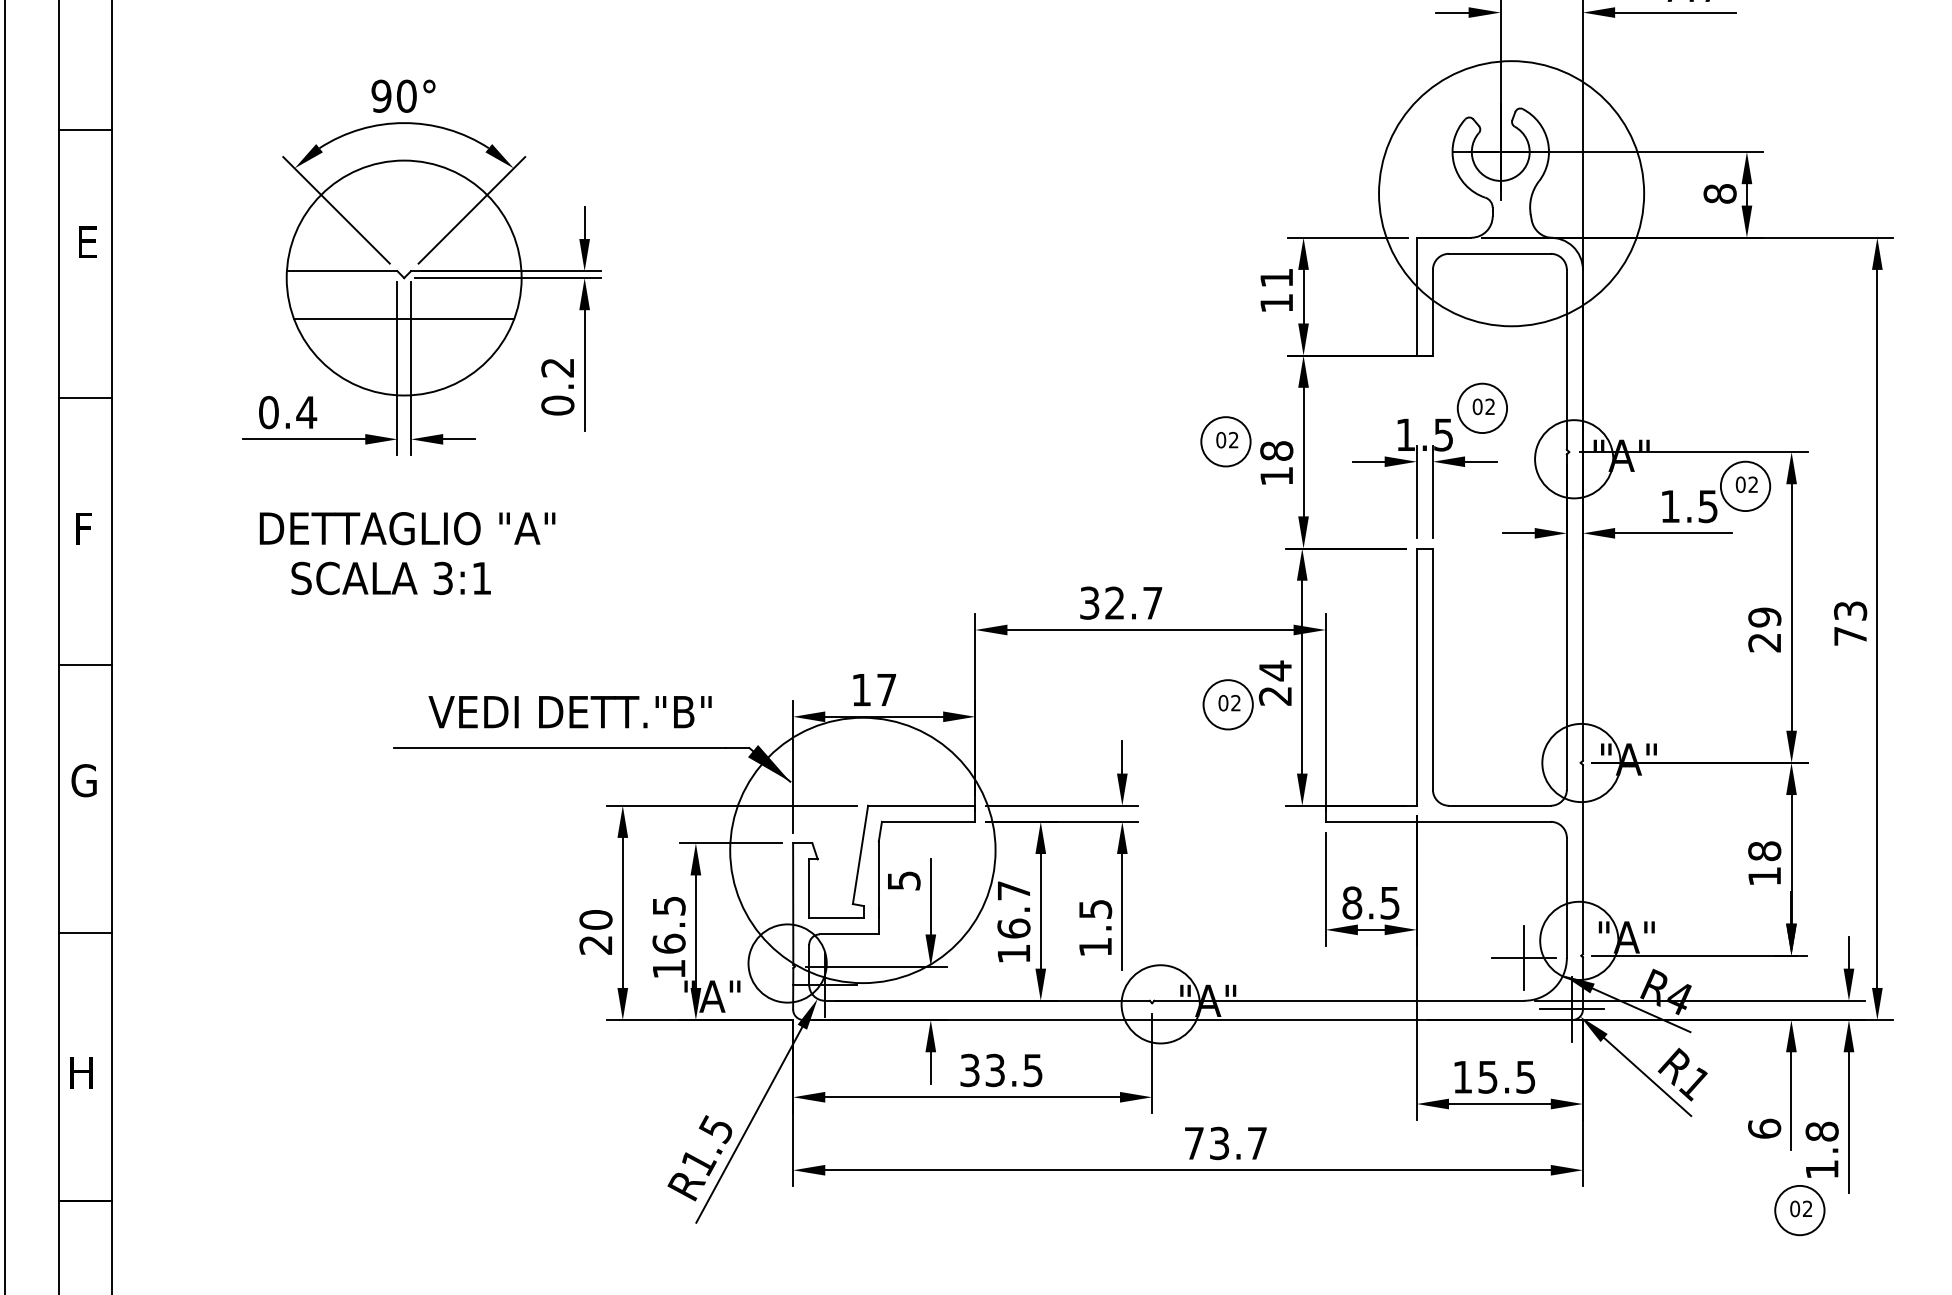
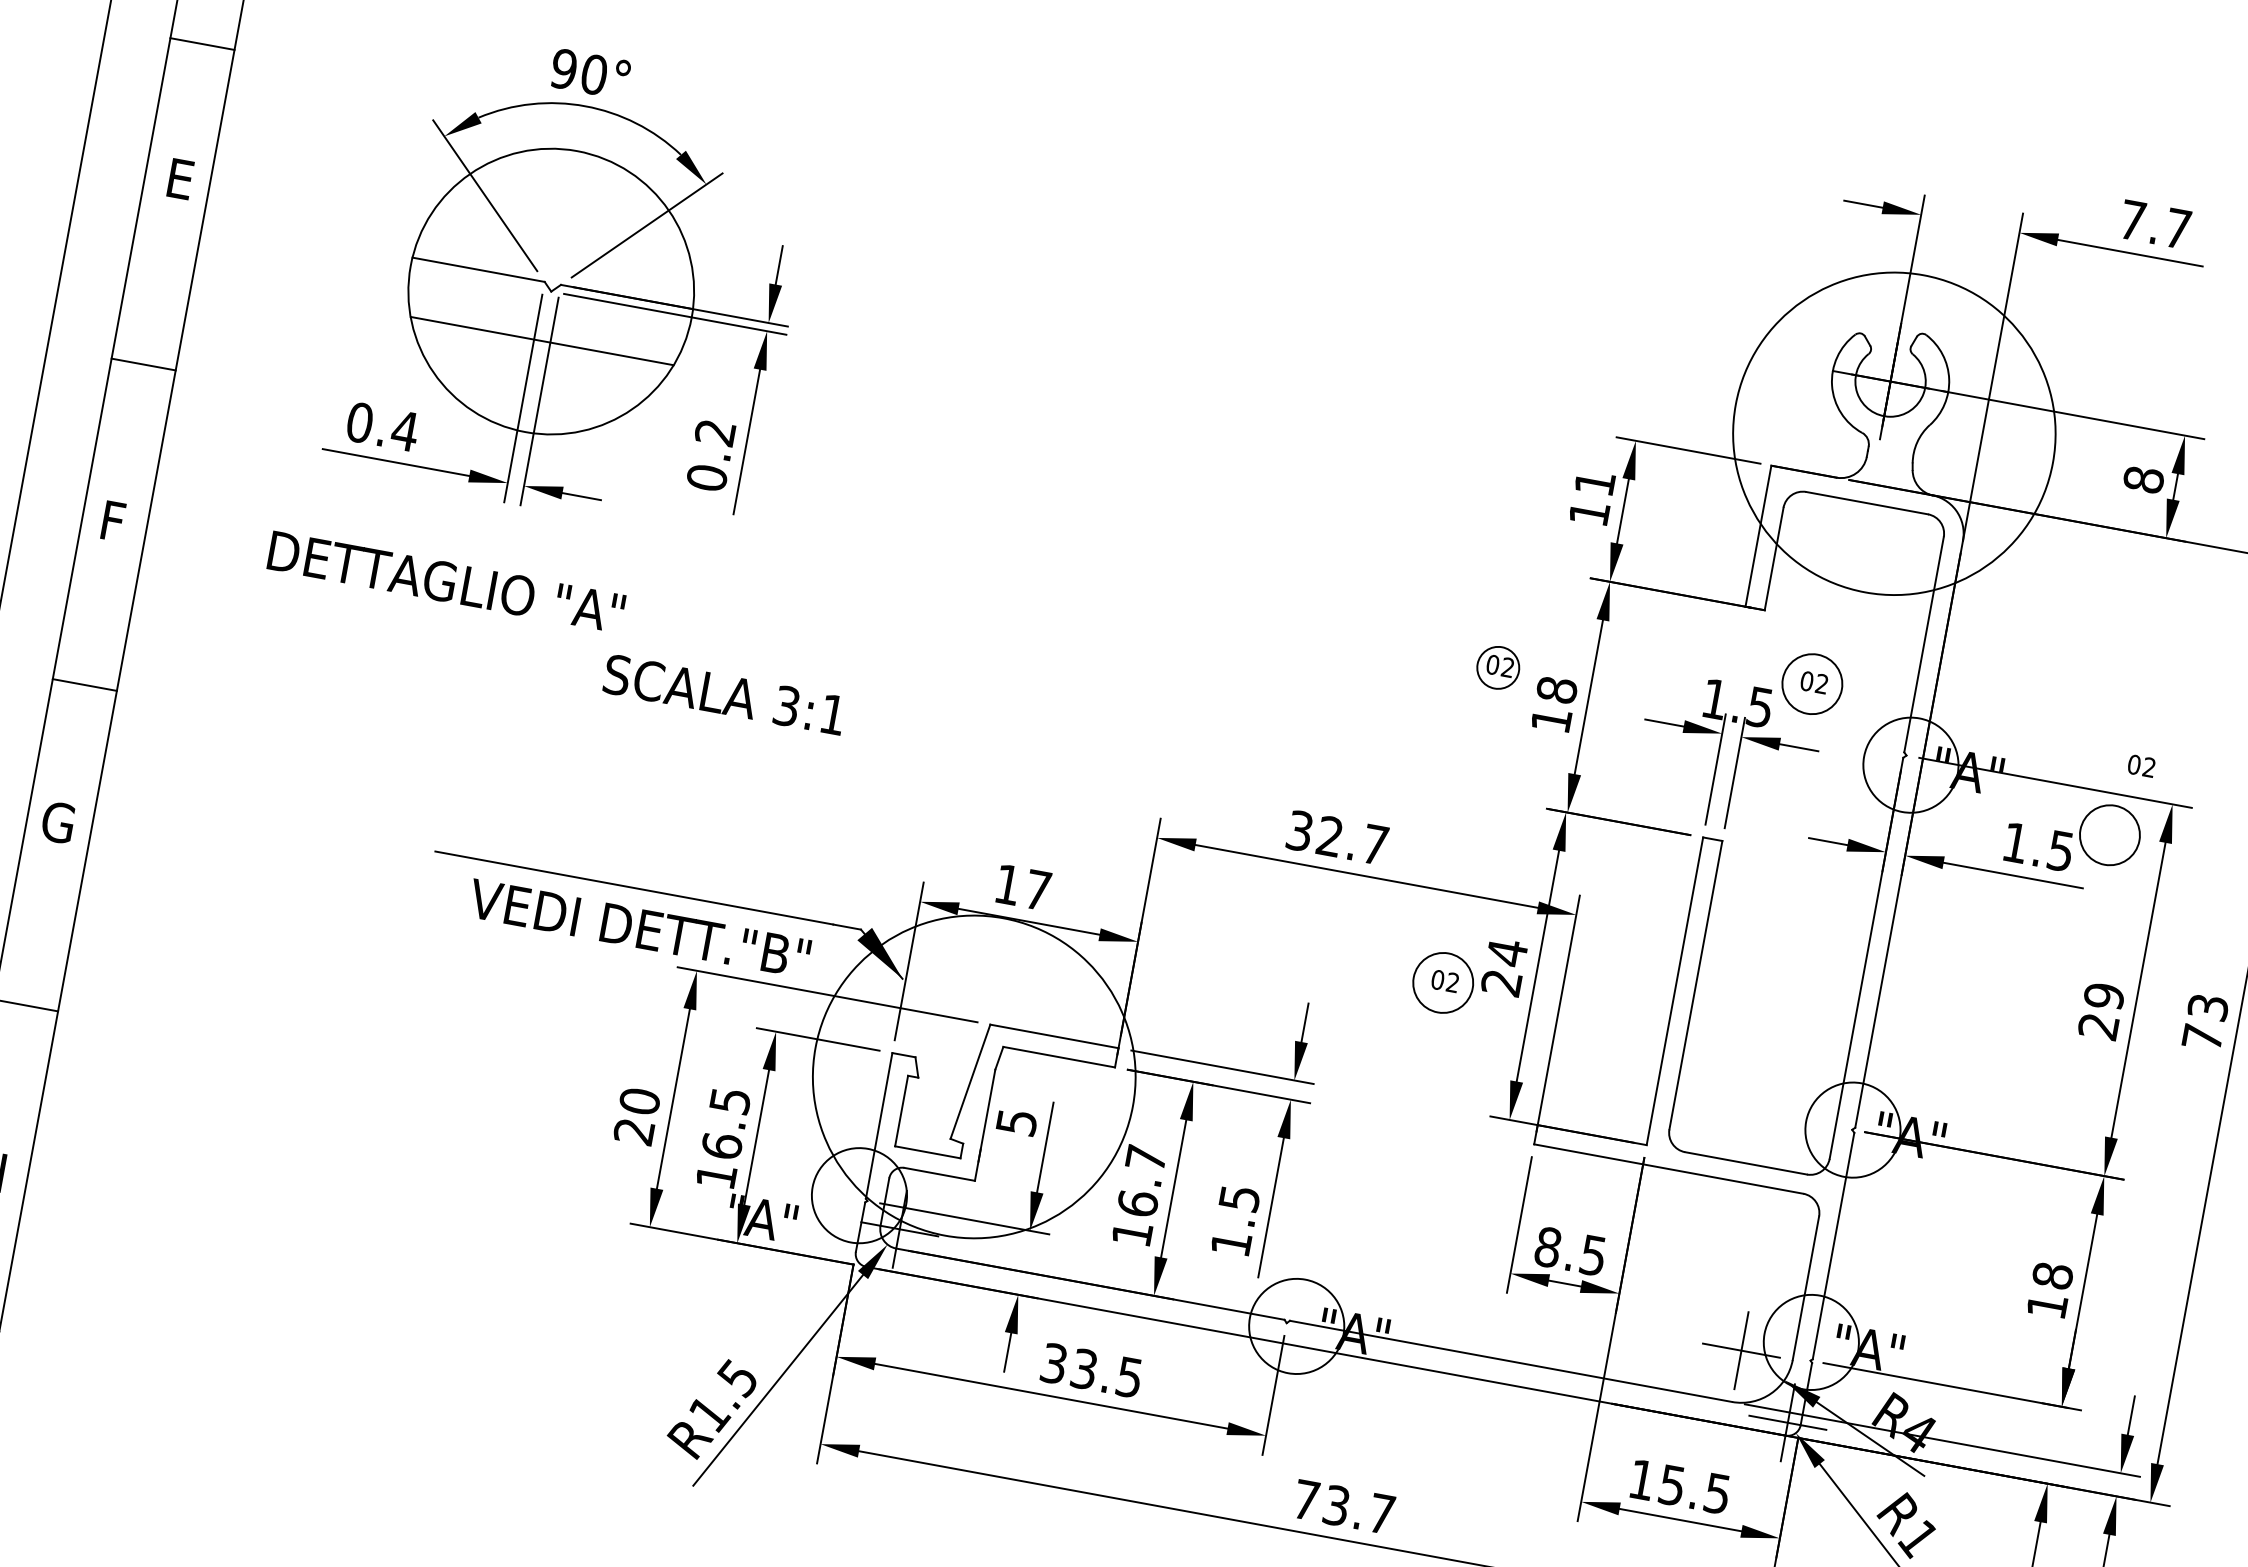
circle: (1225, 441) -> (1497, 667), size x0.7
text: (1746, 484) -> (2141, 765), moved
text: (407, 528) -> (446, 582), moved
text: (390, 578) -> (723, 694), moved
text: (569, 712) -> (638, 928), moved

